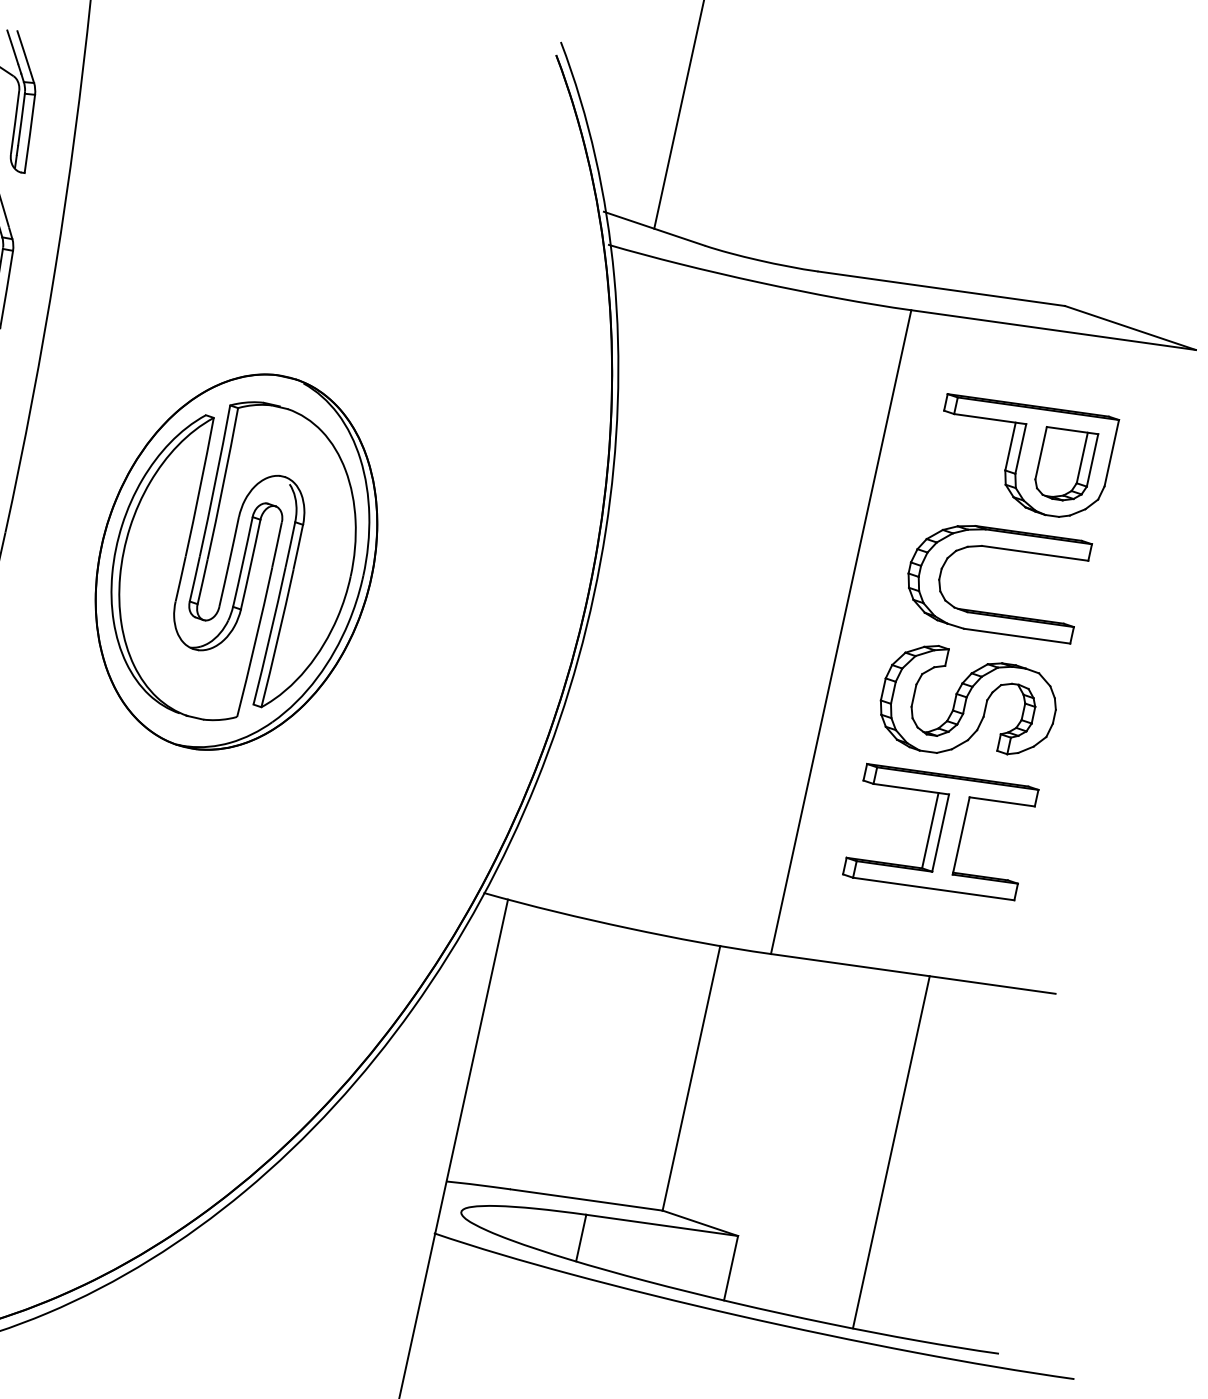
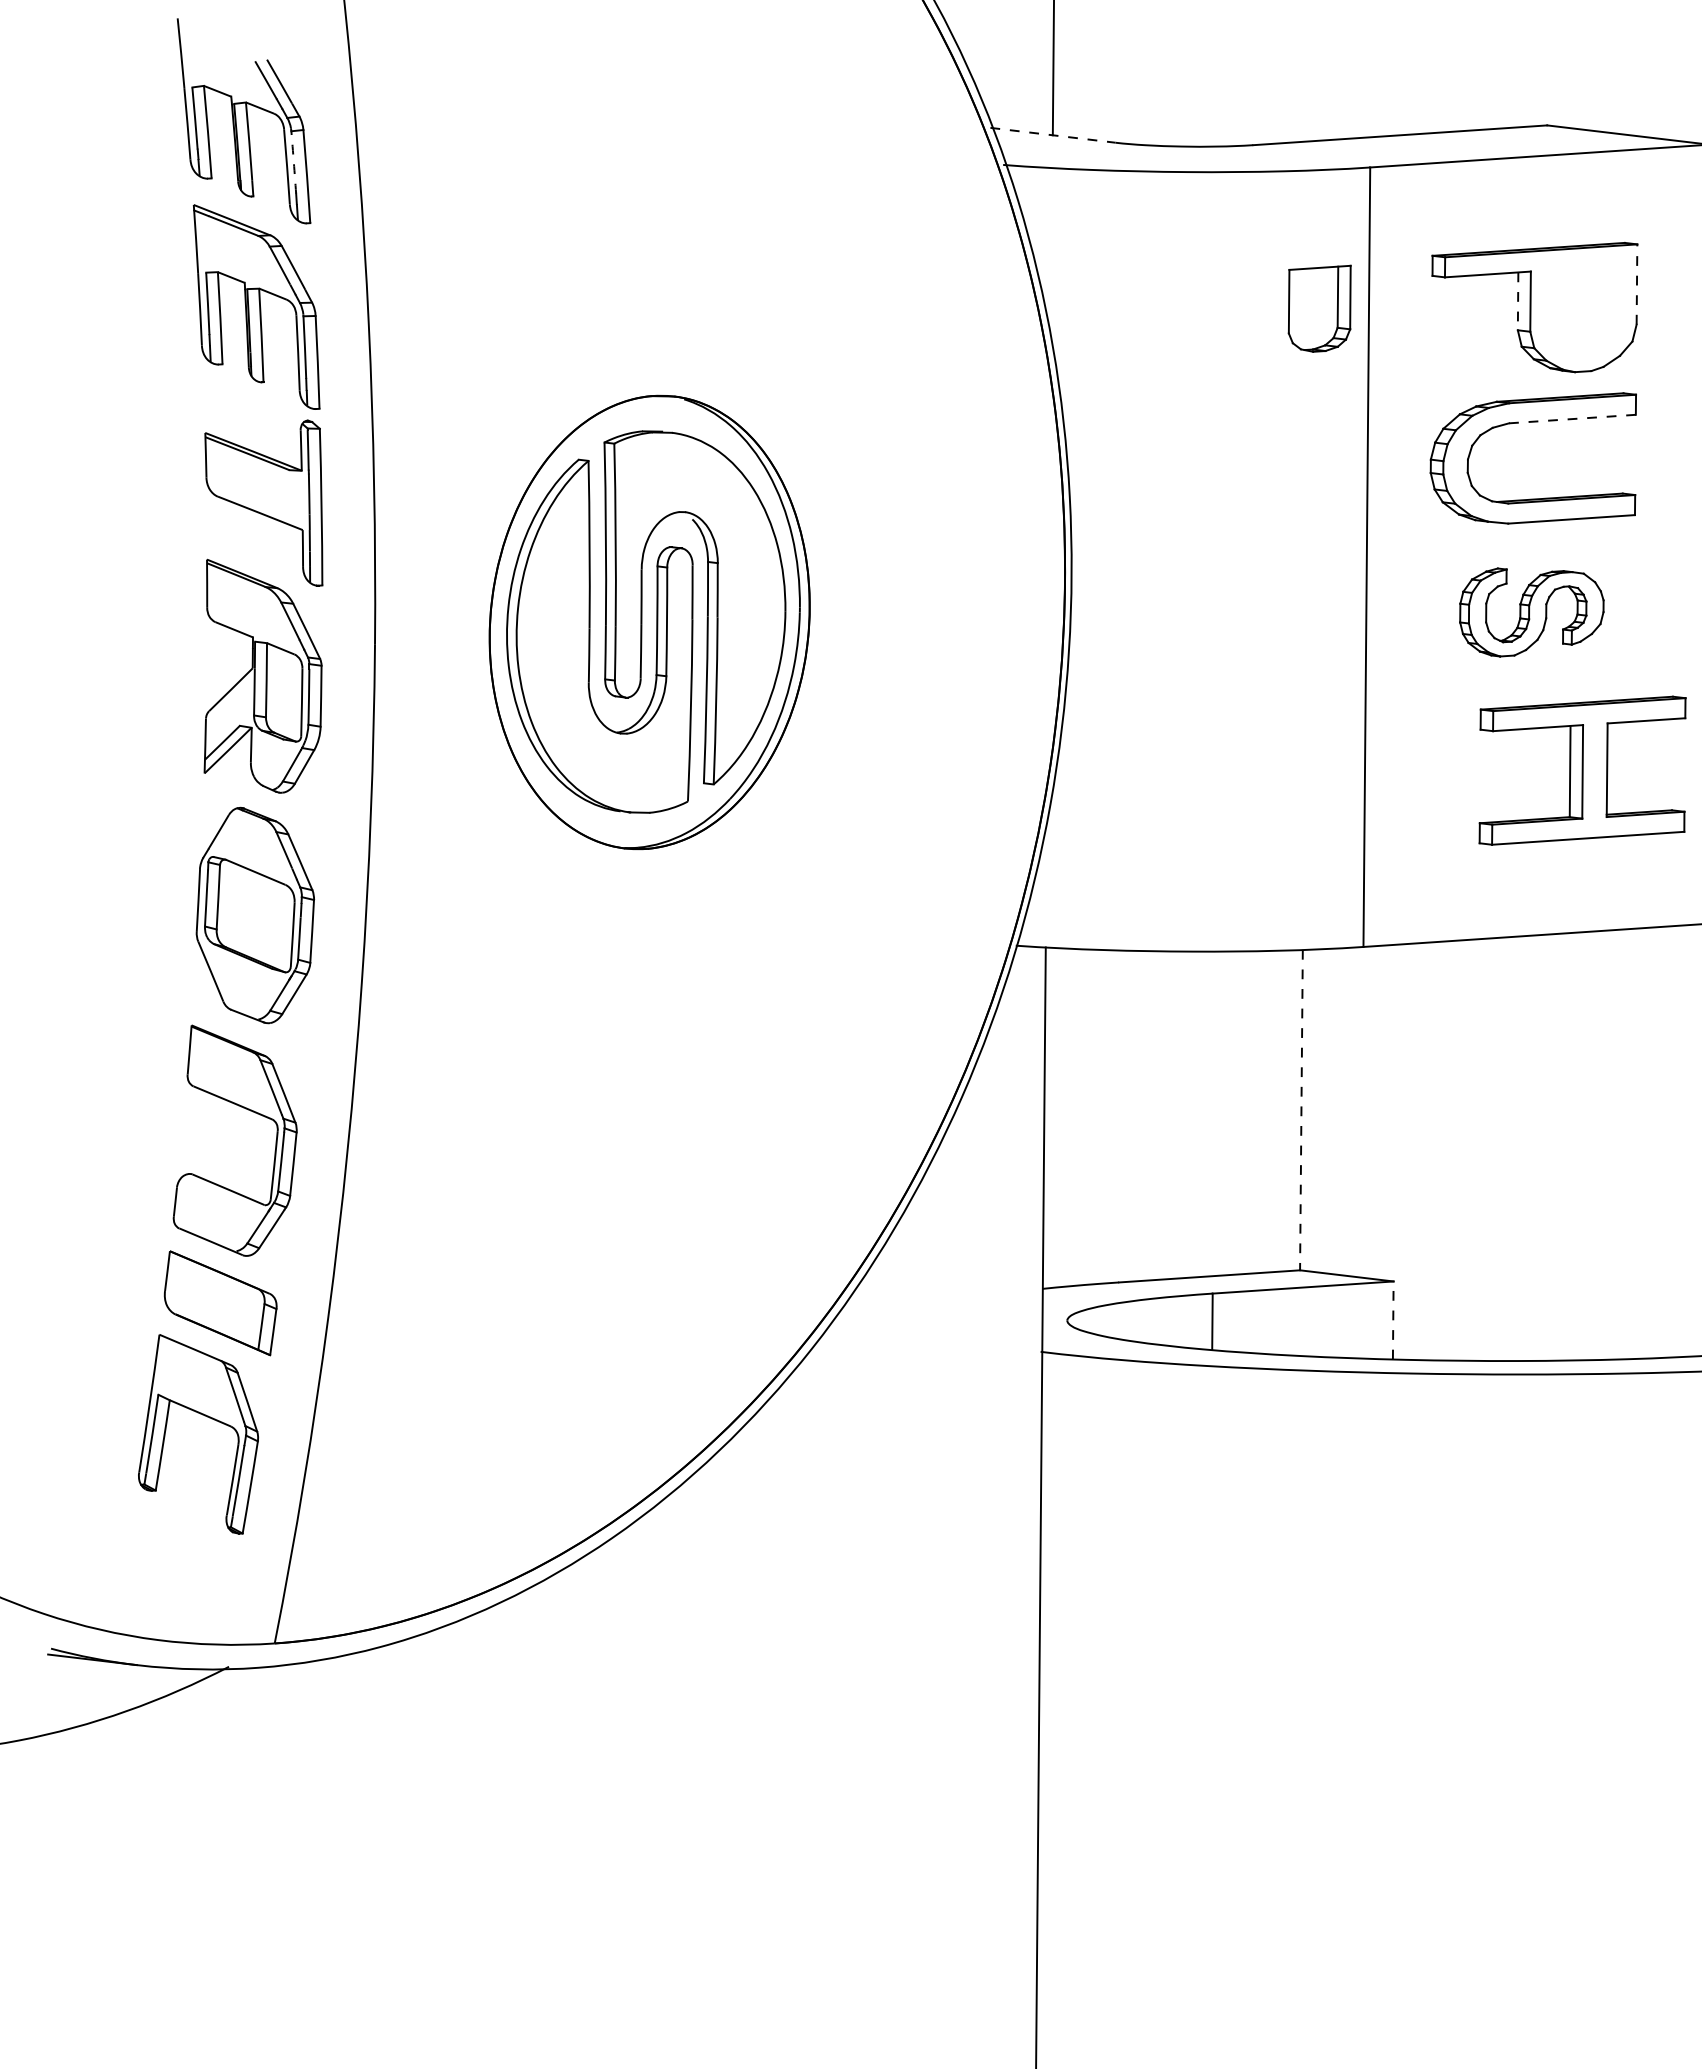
arc: (21, 119) -> (293, 162), solid -> dashed
line: (654, 229) -> (1053, 135), solid -> dashed
line: (1010, 446) -> (1518, 301), solid -> dashed
line: (1111, 453) -> (1636, 284), solid -> dashed
part: (1065, 464) -> (1319, 308), moved
line: (1035, 553) -> (1572, 419), solid -> dashed
part: (967, 706) -> (1531, 612), size x0.7
part: (940, 831) -> (1582, 770), moved
line: (691, 1078) -> (1301, 1110), solid -> dashed
line: (891, 1152) -> (1550, 1147), removed
line: (731, 1268) -> (1393, 1320), solid -> dashed

